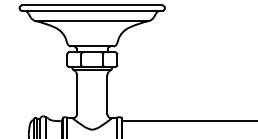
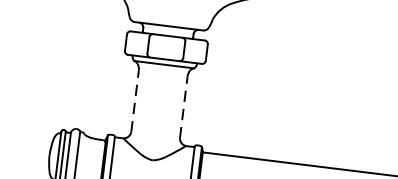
line: (77, 94) -> (135, 100), solid -> dashed
line: (107, 94) -> (183, 106), solid -> dashed

